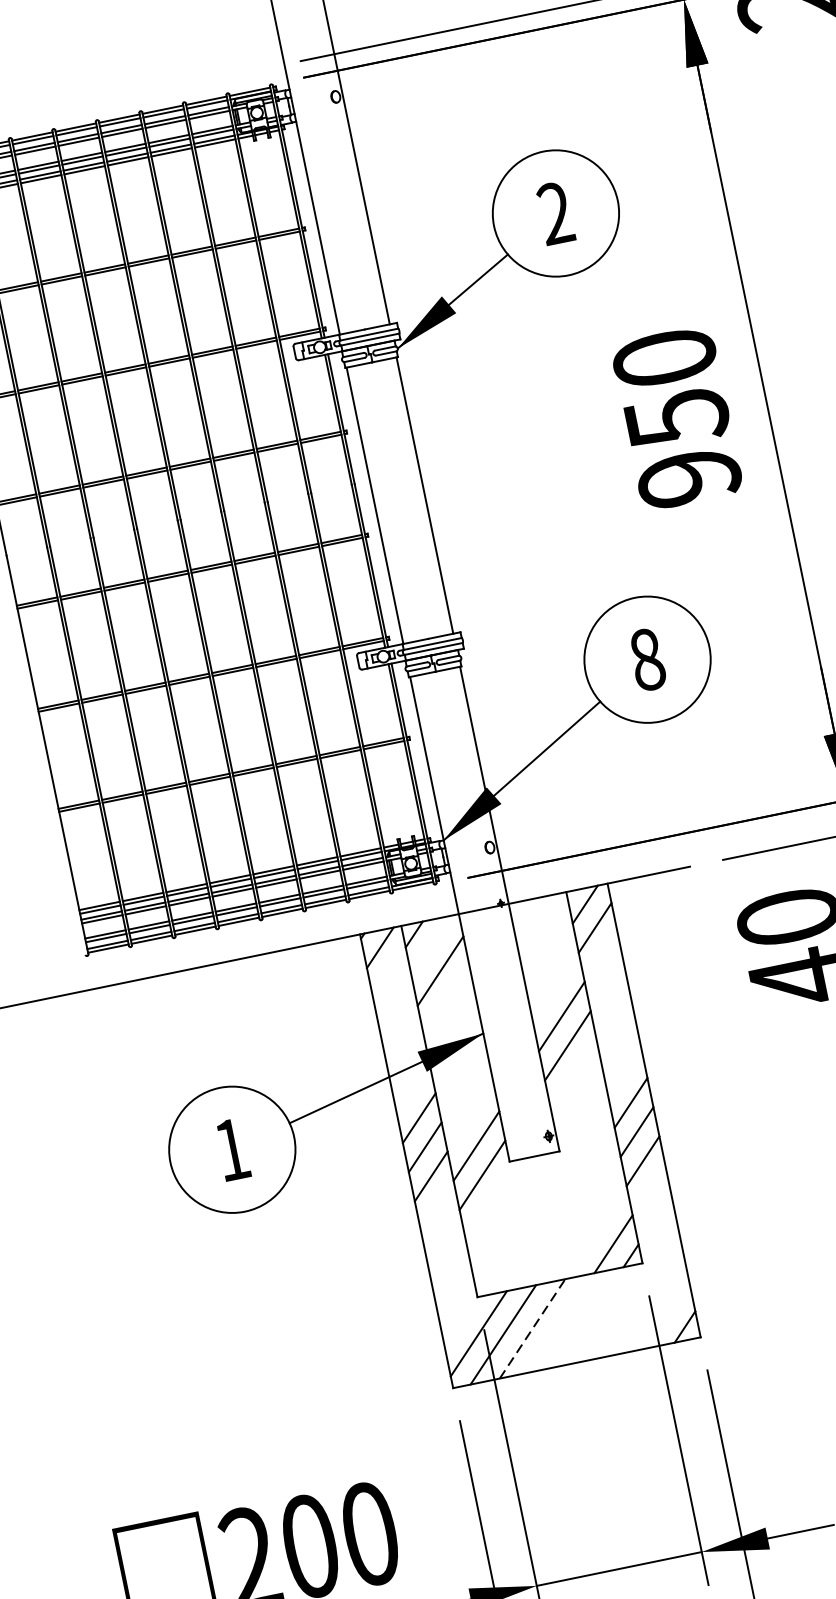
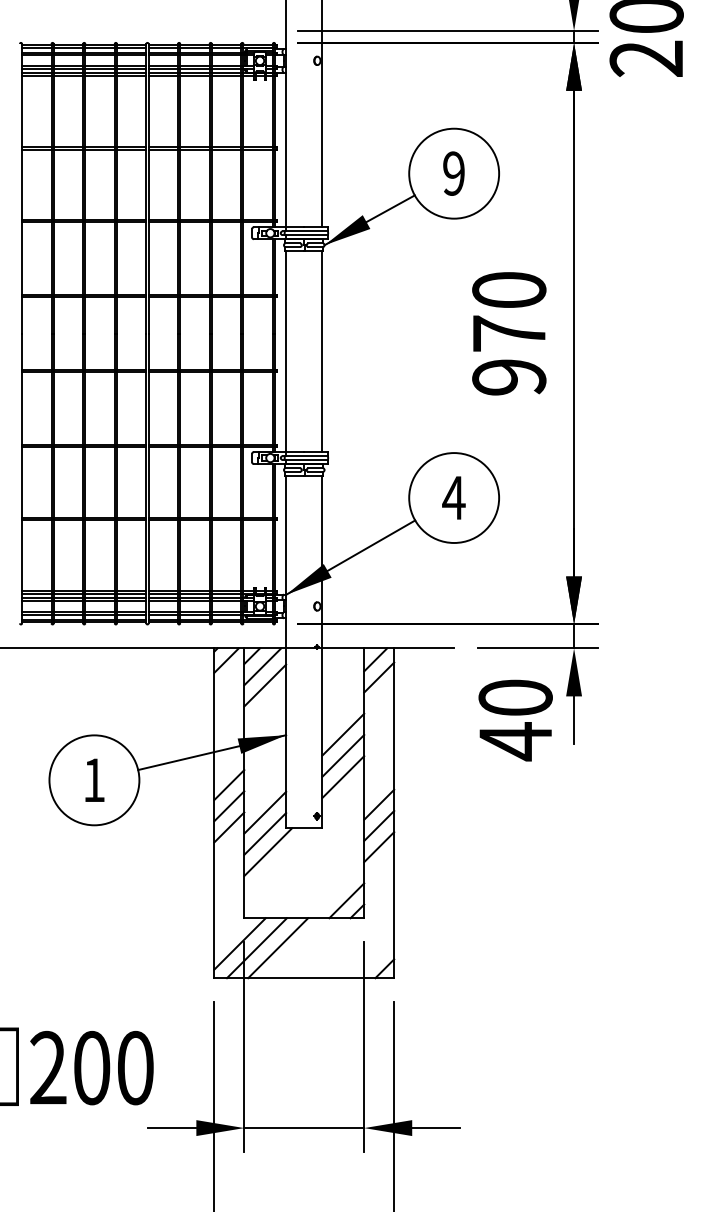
text: (554, 213) -> (453, 173), 2 -> 9
text: (677, 417) -> (509, 333), 950 -> 970
text: (646, 659) -> (453, 497), 8 -> 4
line: (431, 945) -> (262, 666), added
line: (573, 1074) -> (343, 776), added
line: (492, 1199) -> (268, 852), added
line: (532, 1327) -> (278, 947), dashed -> solid

